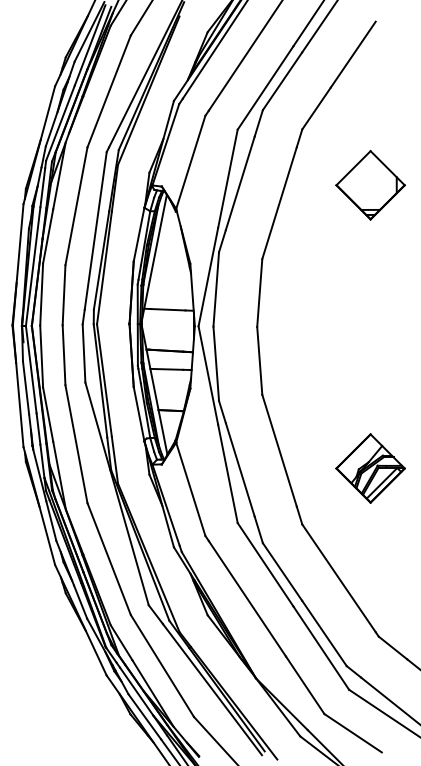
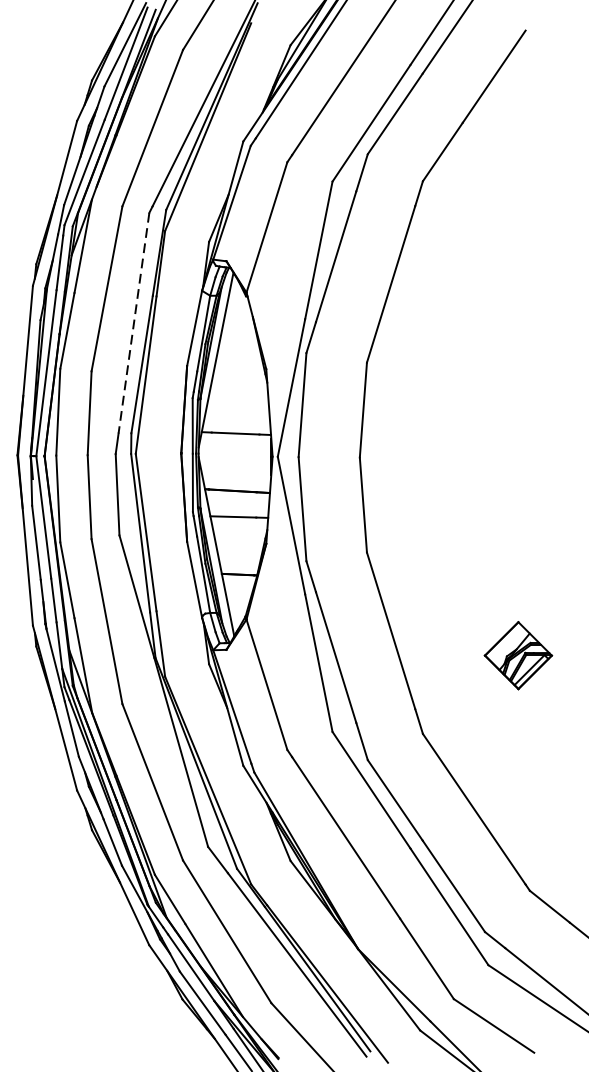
part: (370, 185) -> (518, 259), removed
line: (95, 230) -> (133, 322), solid -> dashed
part: (370, 468) -> (518, 655), size x0.7

